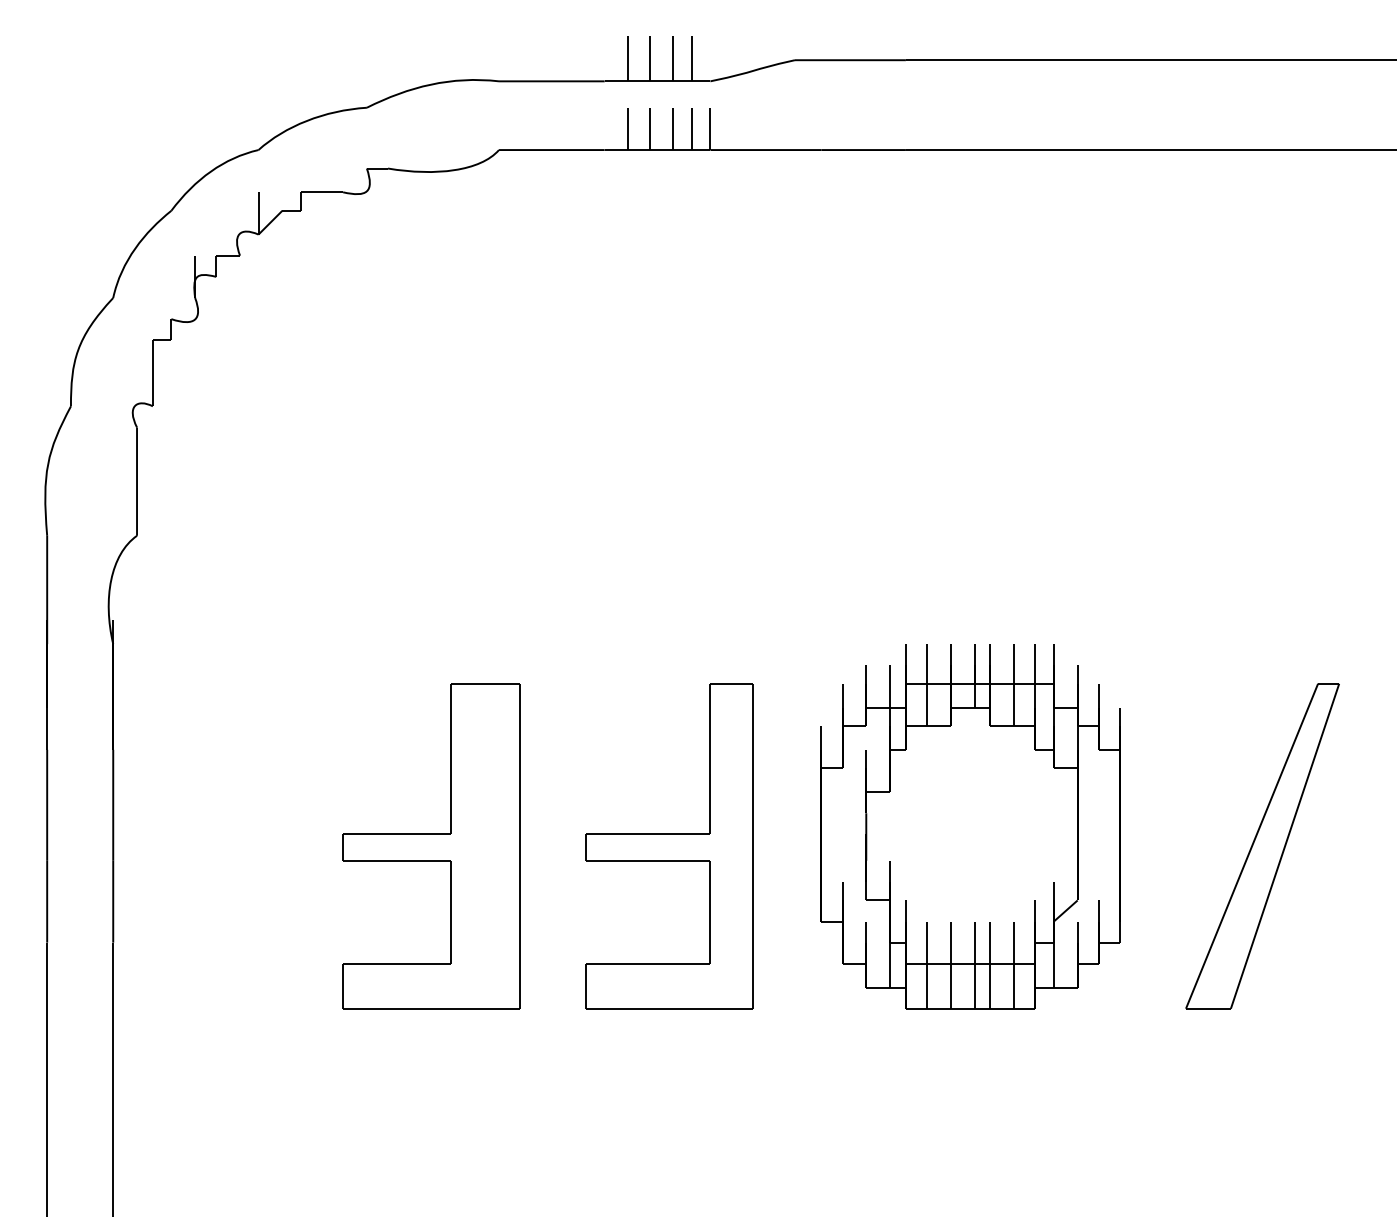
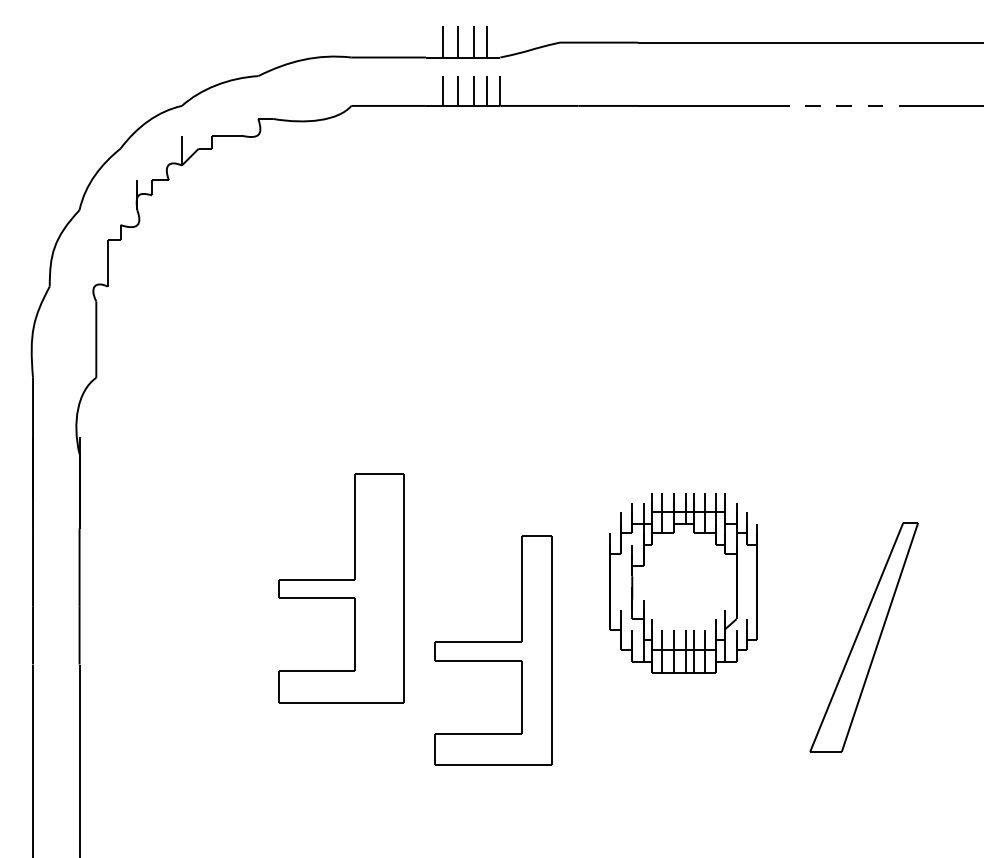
line: (1196, 150) -> (842, 106), solid -> dashed
part: (970, 826) -> (683, 582), size x0.7
part: (431, 846) -> (341, 588), moved
part: (669, 846) -> (493, 650), moved
part: (1262, 846) -> (864, 637), moved

